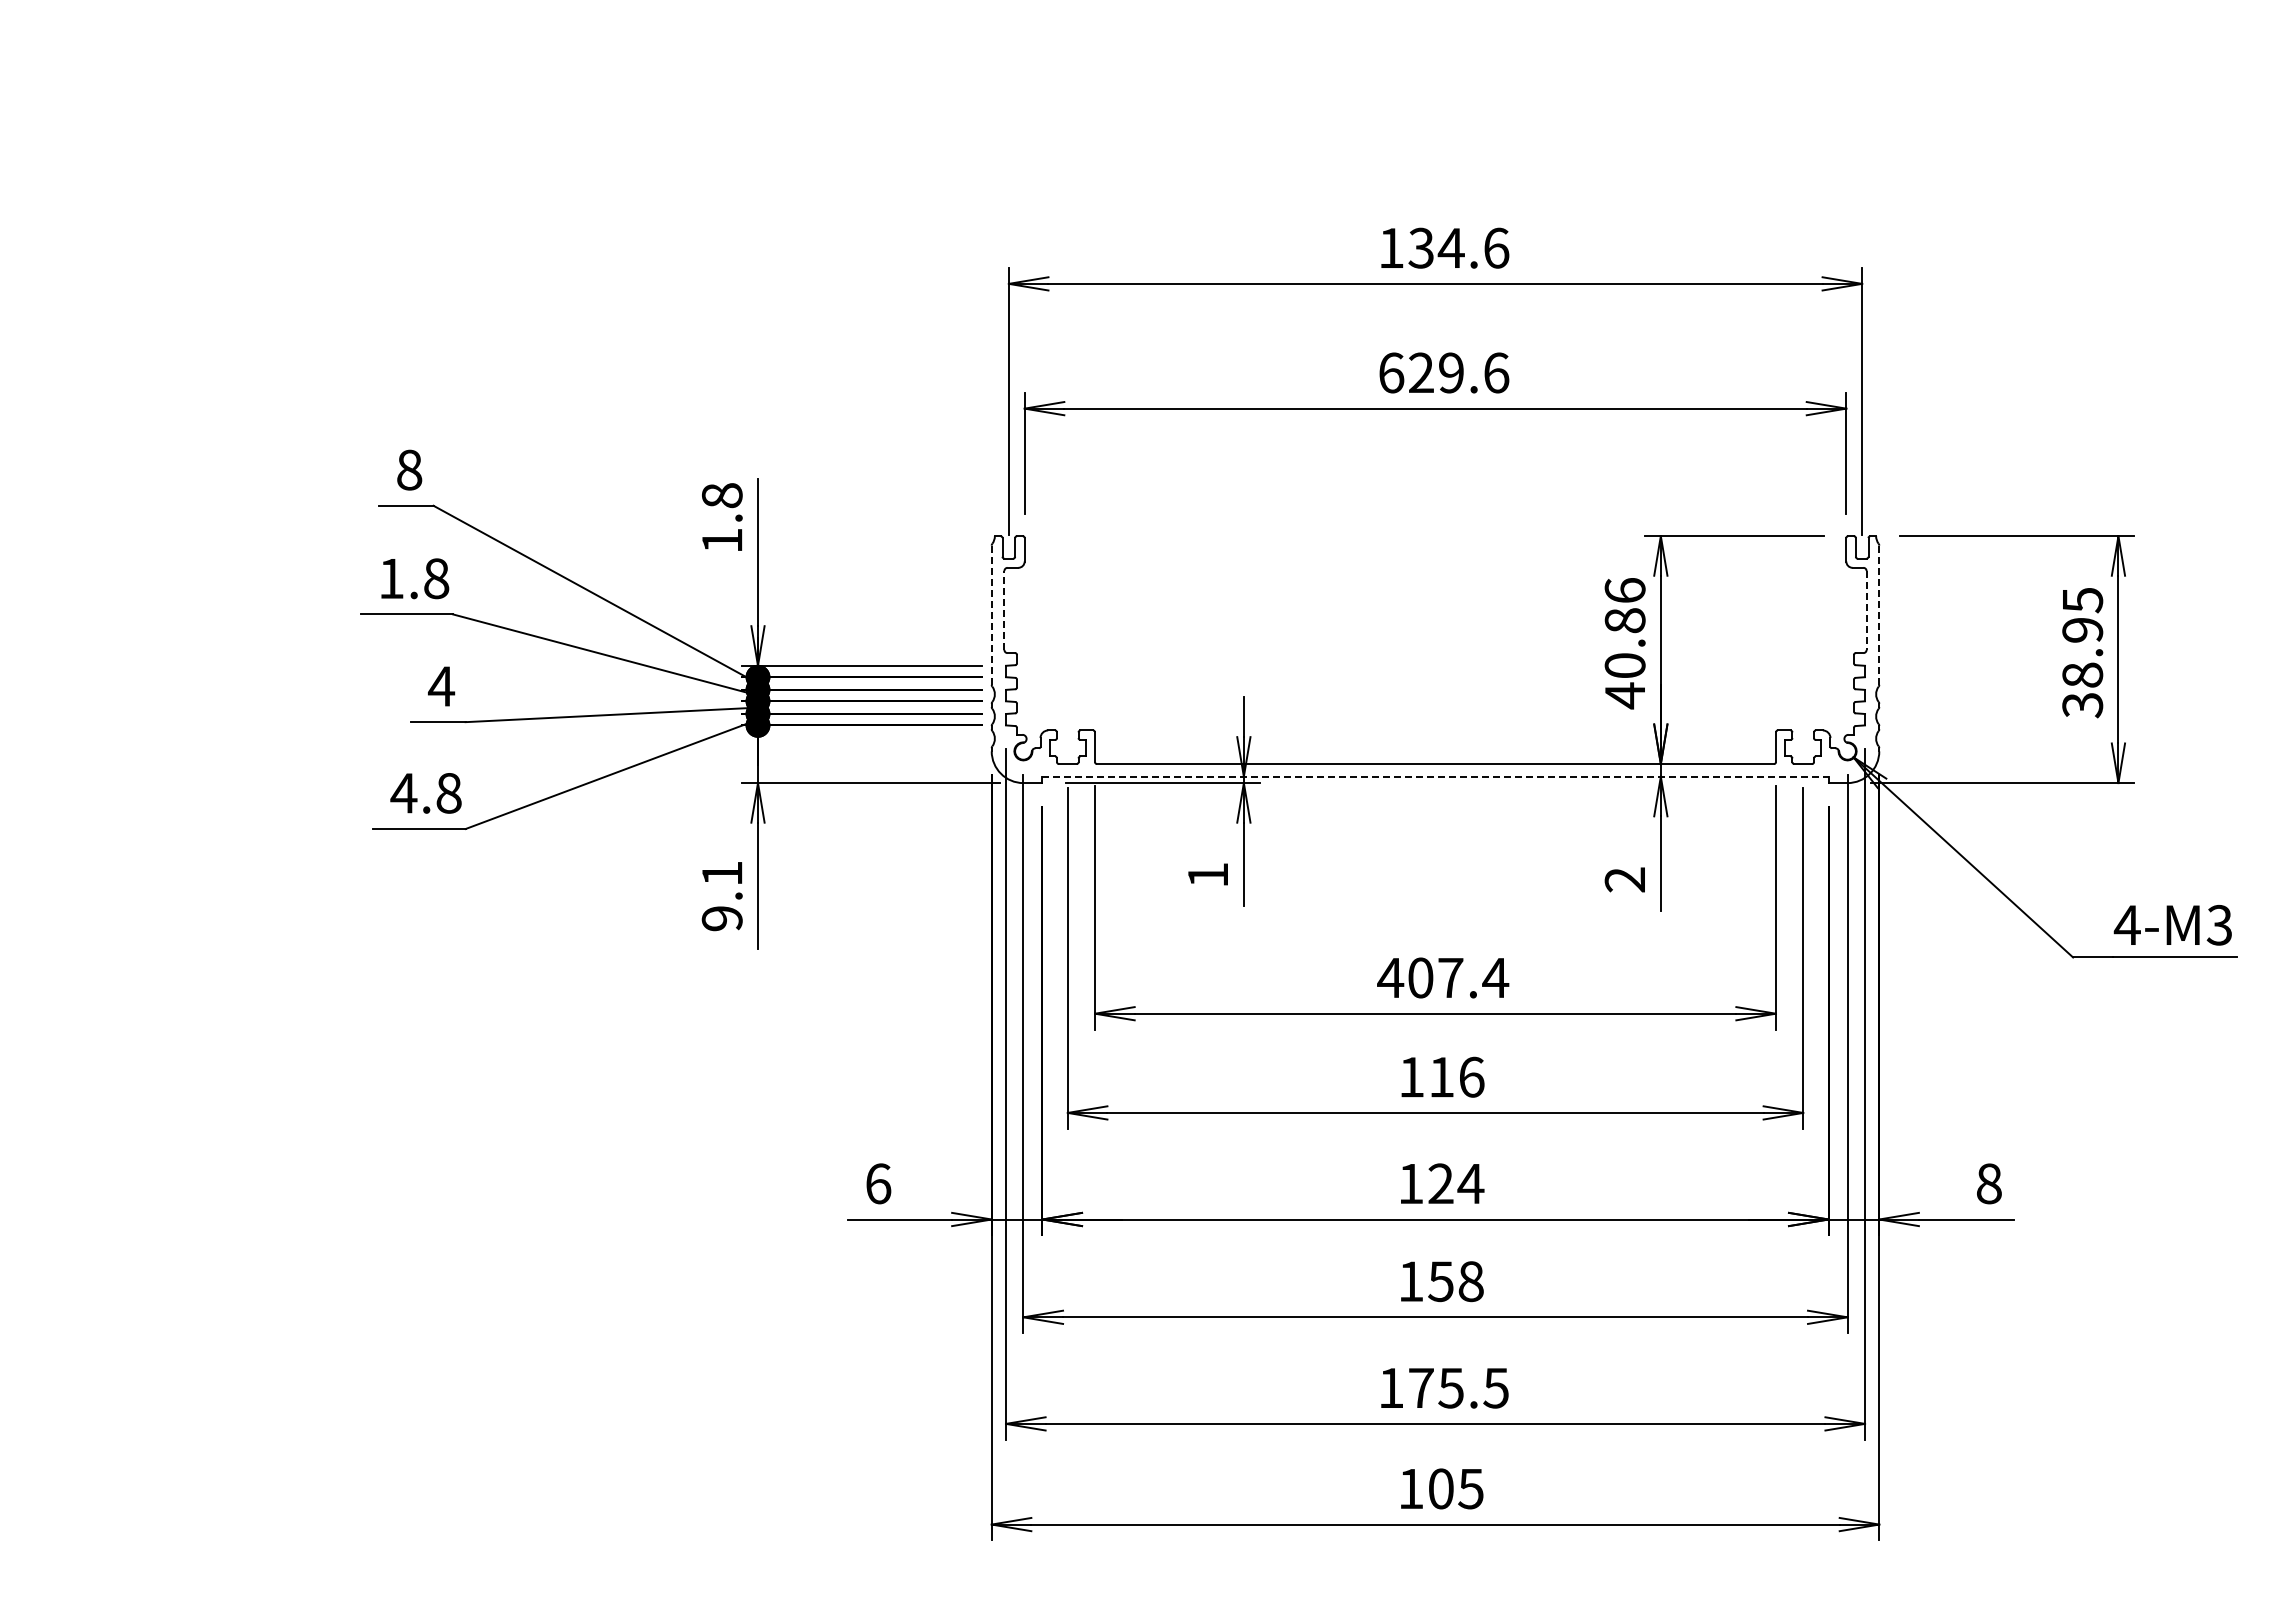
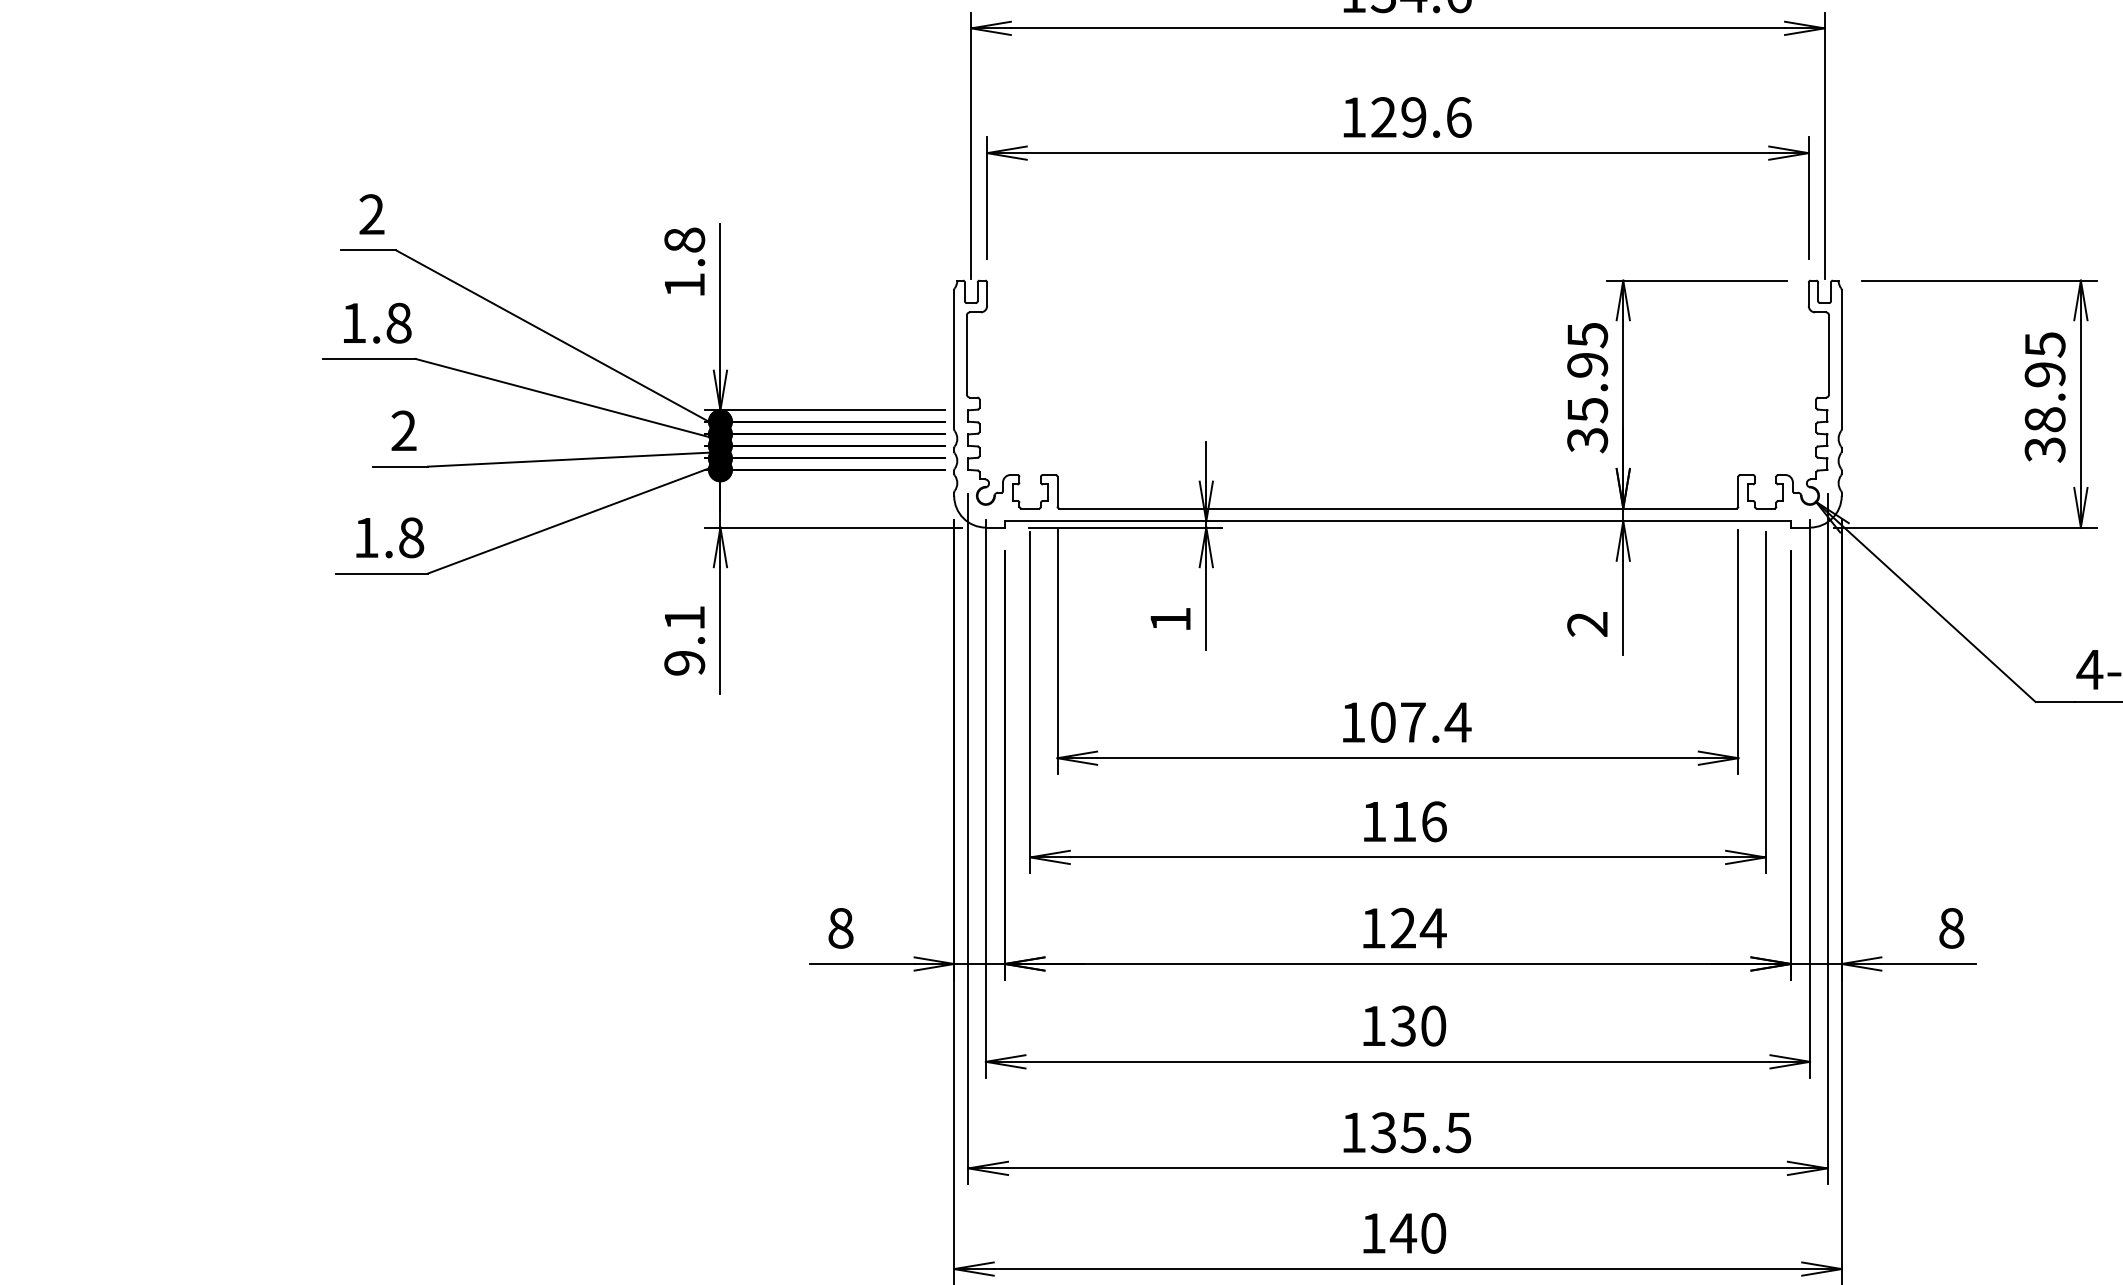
text: (1391, 372) -> (1353, 117), 629.6 -> 129.6
text: (409, 469) -> (371, 214), 8 -> 2
line: (1004, 609) -> (966, 354), dashed -> solid
line: (1866, 610) -> (1828, 355), dashed -> solid
line: (991, 615) -> (953, 360), dashed -> solid
line: (1879, 615) -> (1841, 360), dashed -> solid
text: (1624, 643) -> (1586, 388), 40.86 -> 35.95
text: (441, 686) -> (403, 431), 4 -> 2
line: (1436, 776) -> (1398, 521), dashed -> solid
text: (403, 793) -> (365, 538), 4.8 -> 1.8
text: (1390, 977) -> (1352, 722), 407.4 -> 107.4
text: (878, 1183) -> (840, 928), 6 -> 8
text: (1455, 1281) -> (1417, 1026), 158 -> 130
text: (1420, 1387) -> (1382, 1132), 175.5 -> 135.5
text: (1455, 1488) -> (1417, 1233), 105 -> 140

